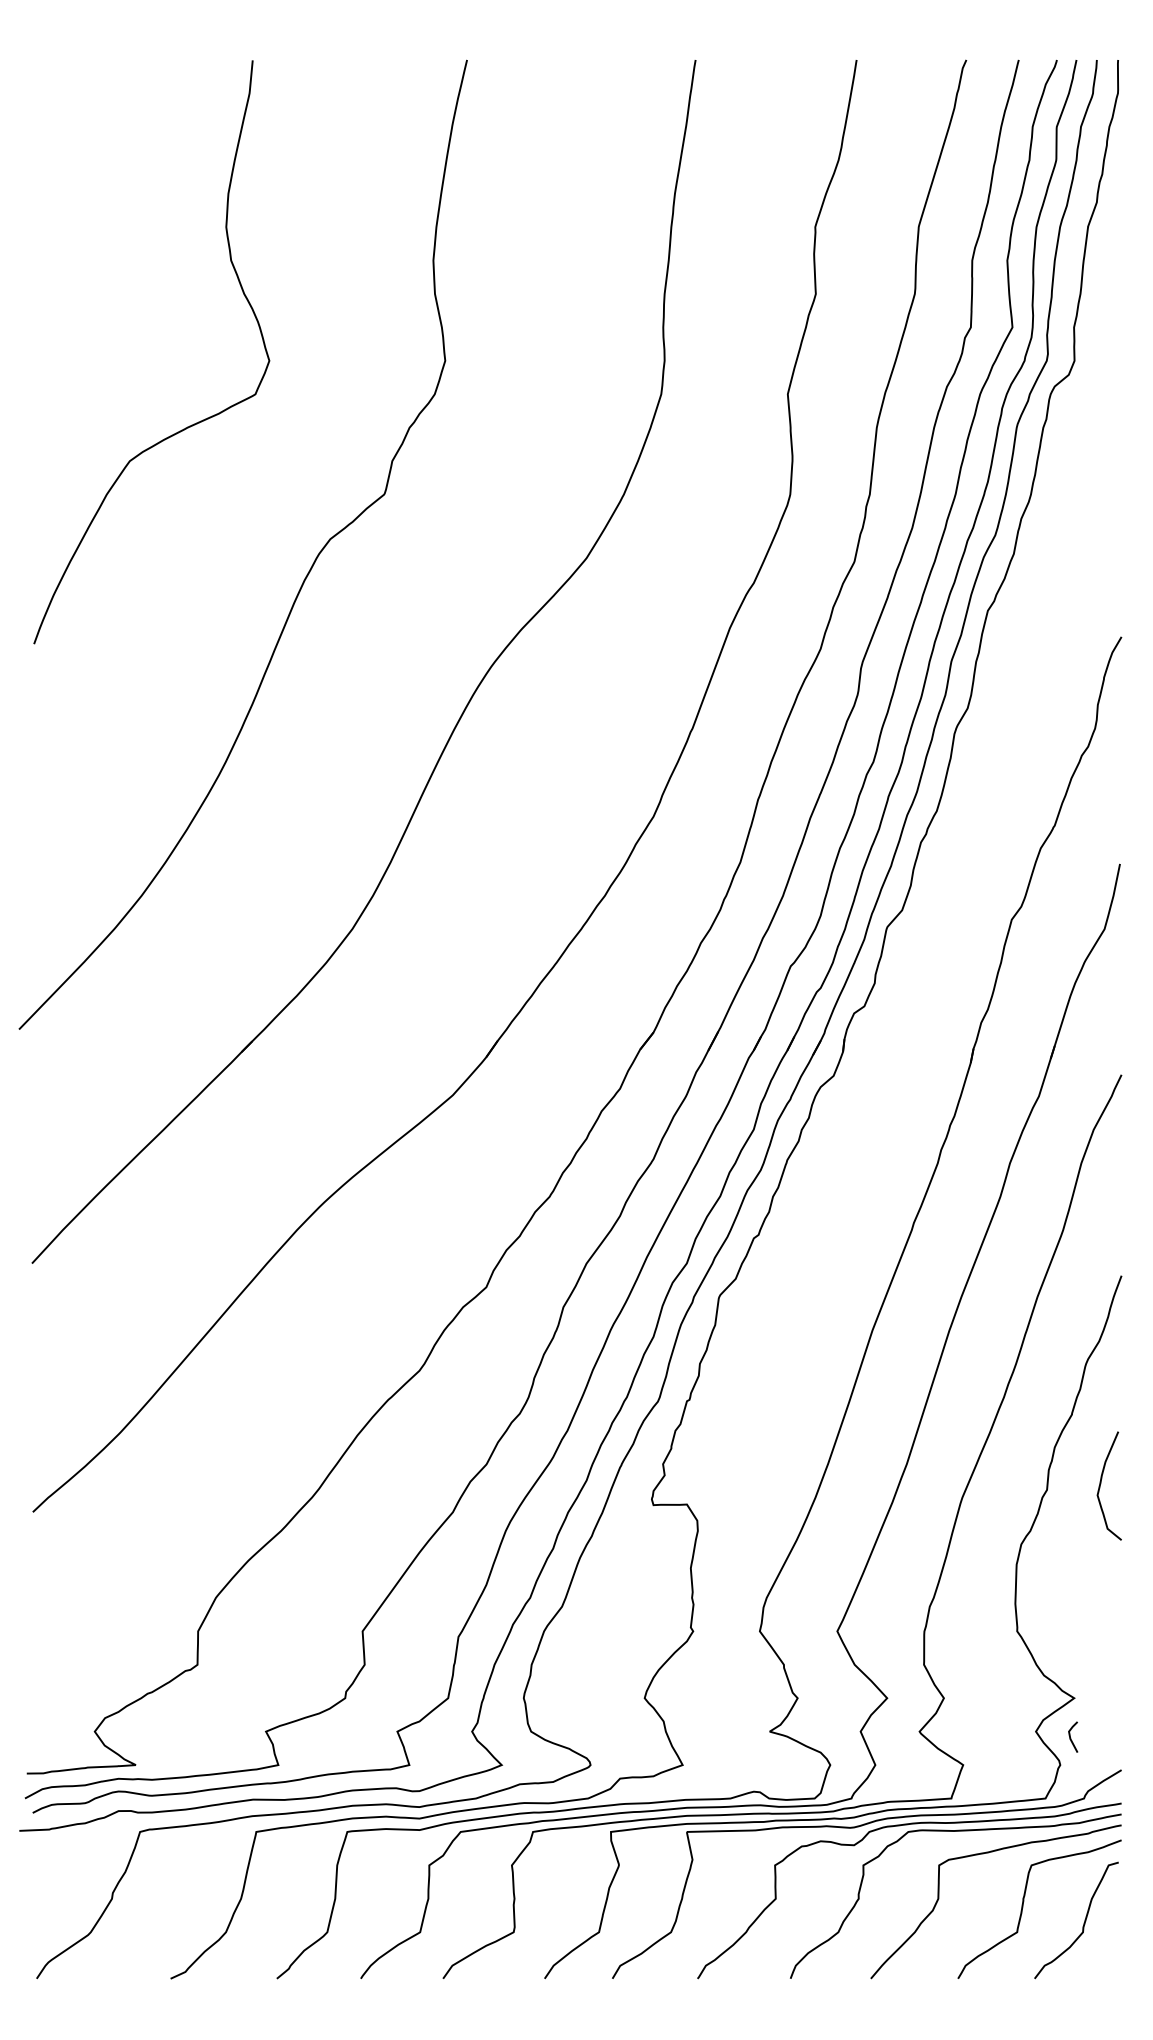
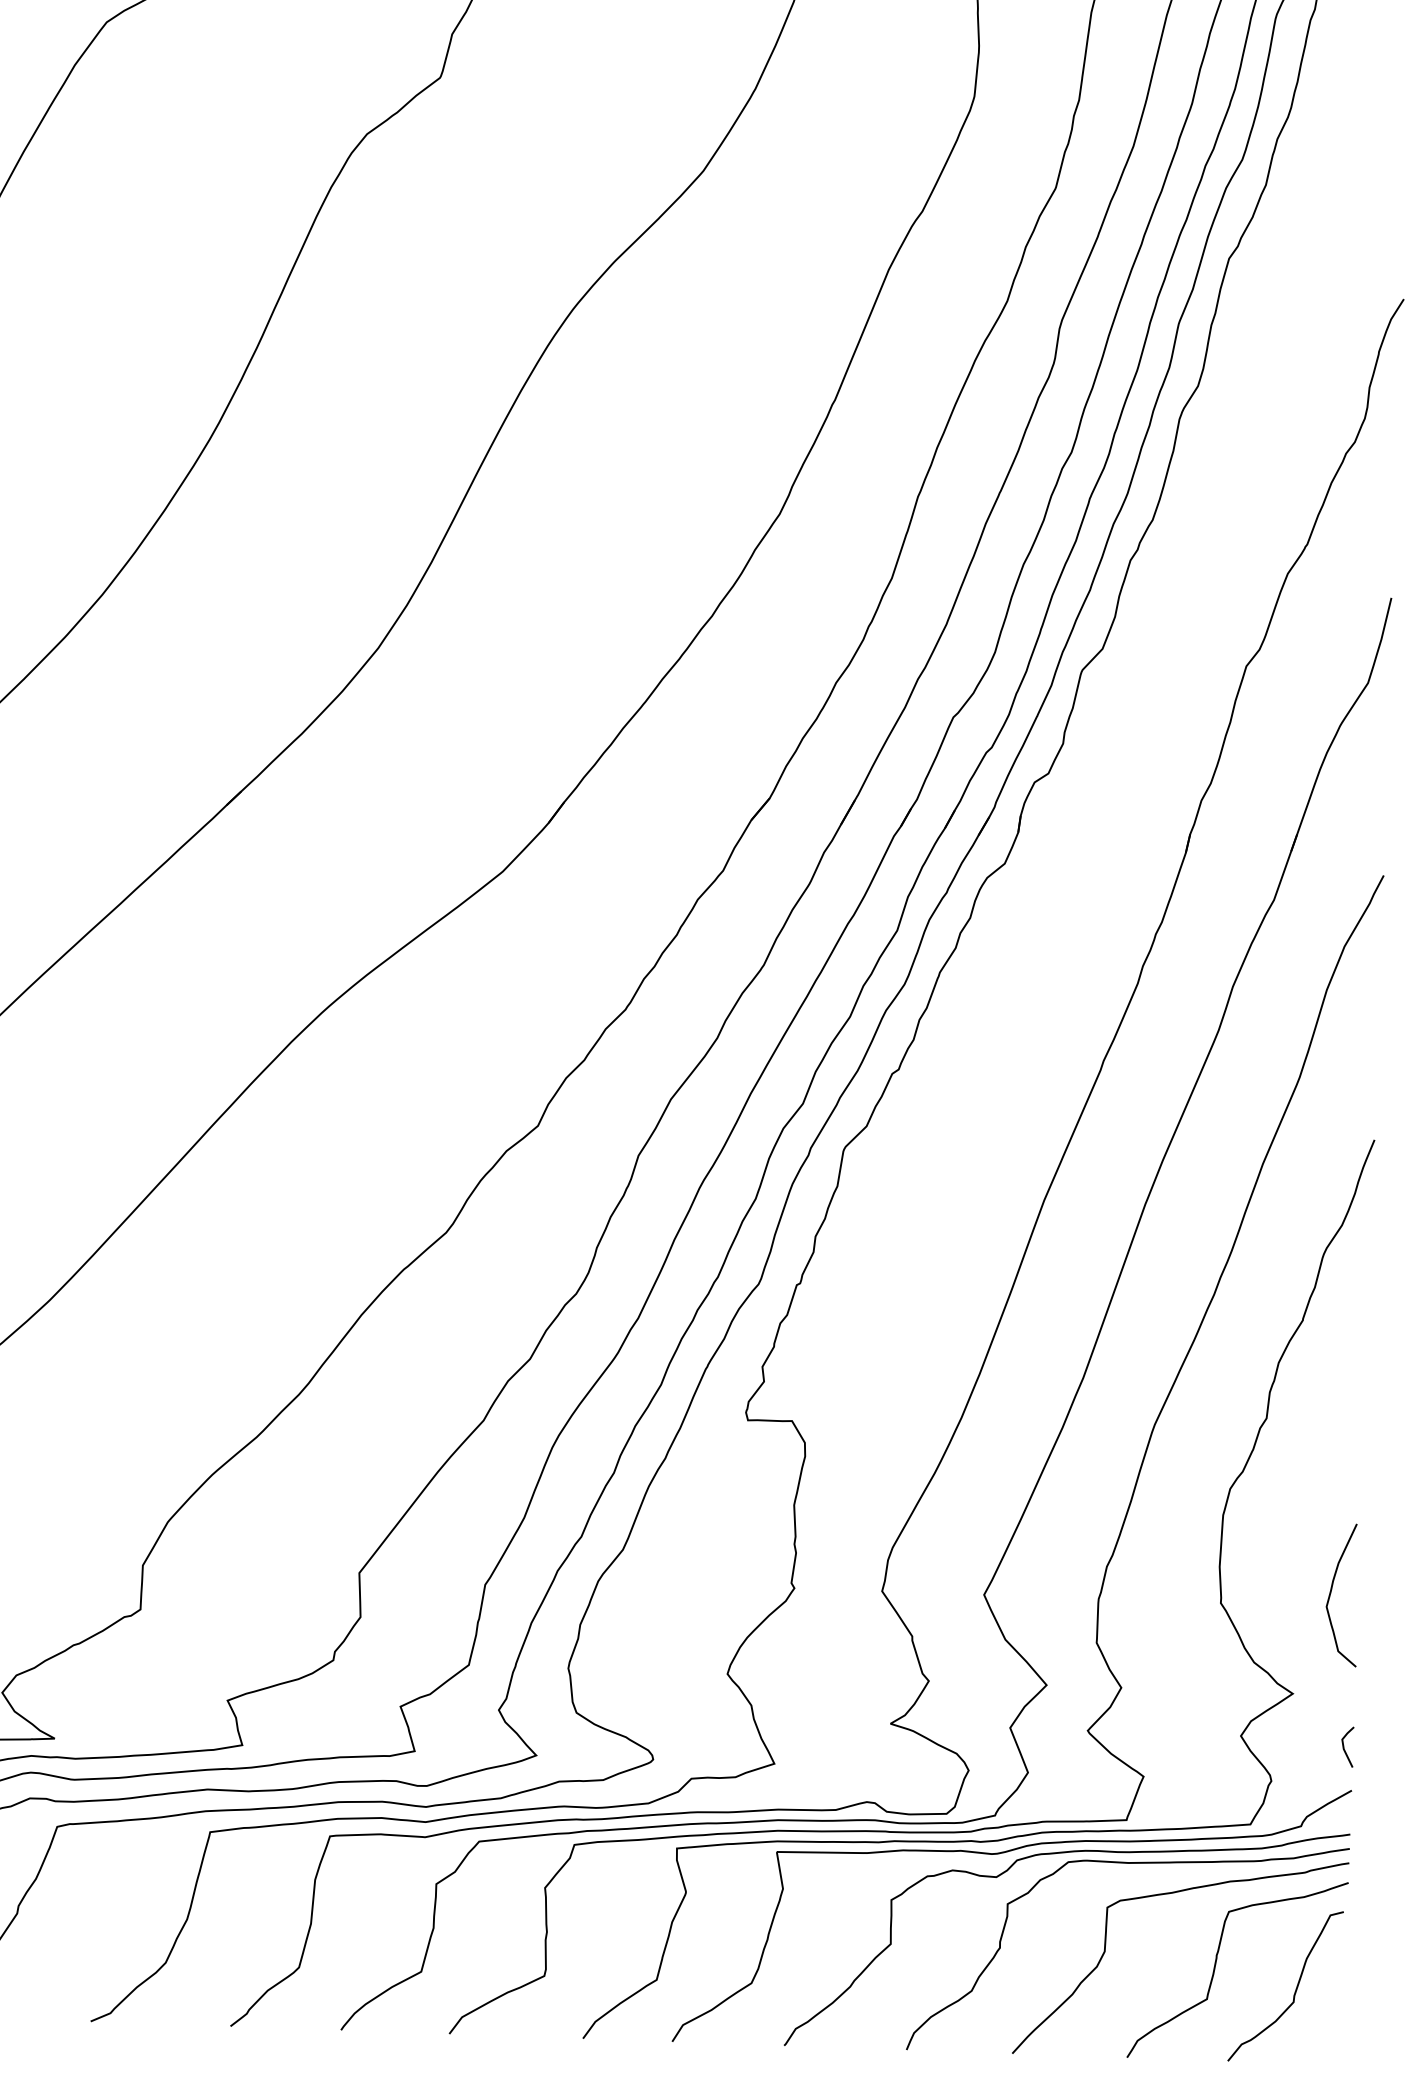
curve: (1101, 1484) -> (1332, 1592), moved
line: (1071, 1738) -> (1345, 1748), moved

